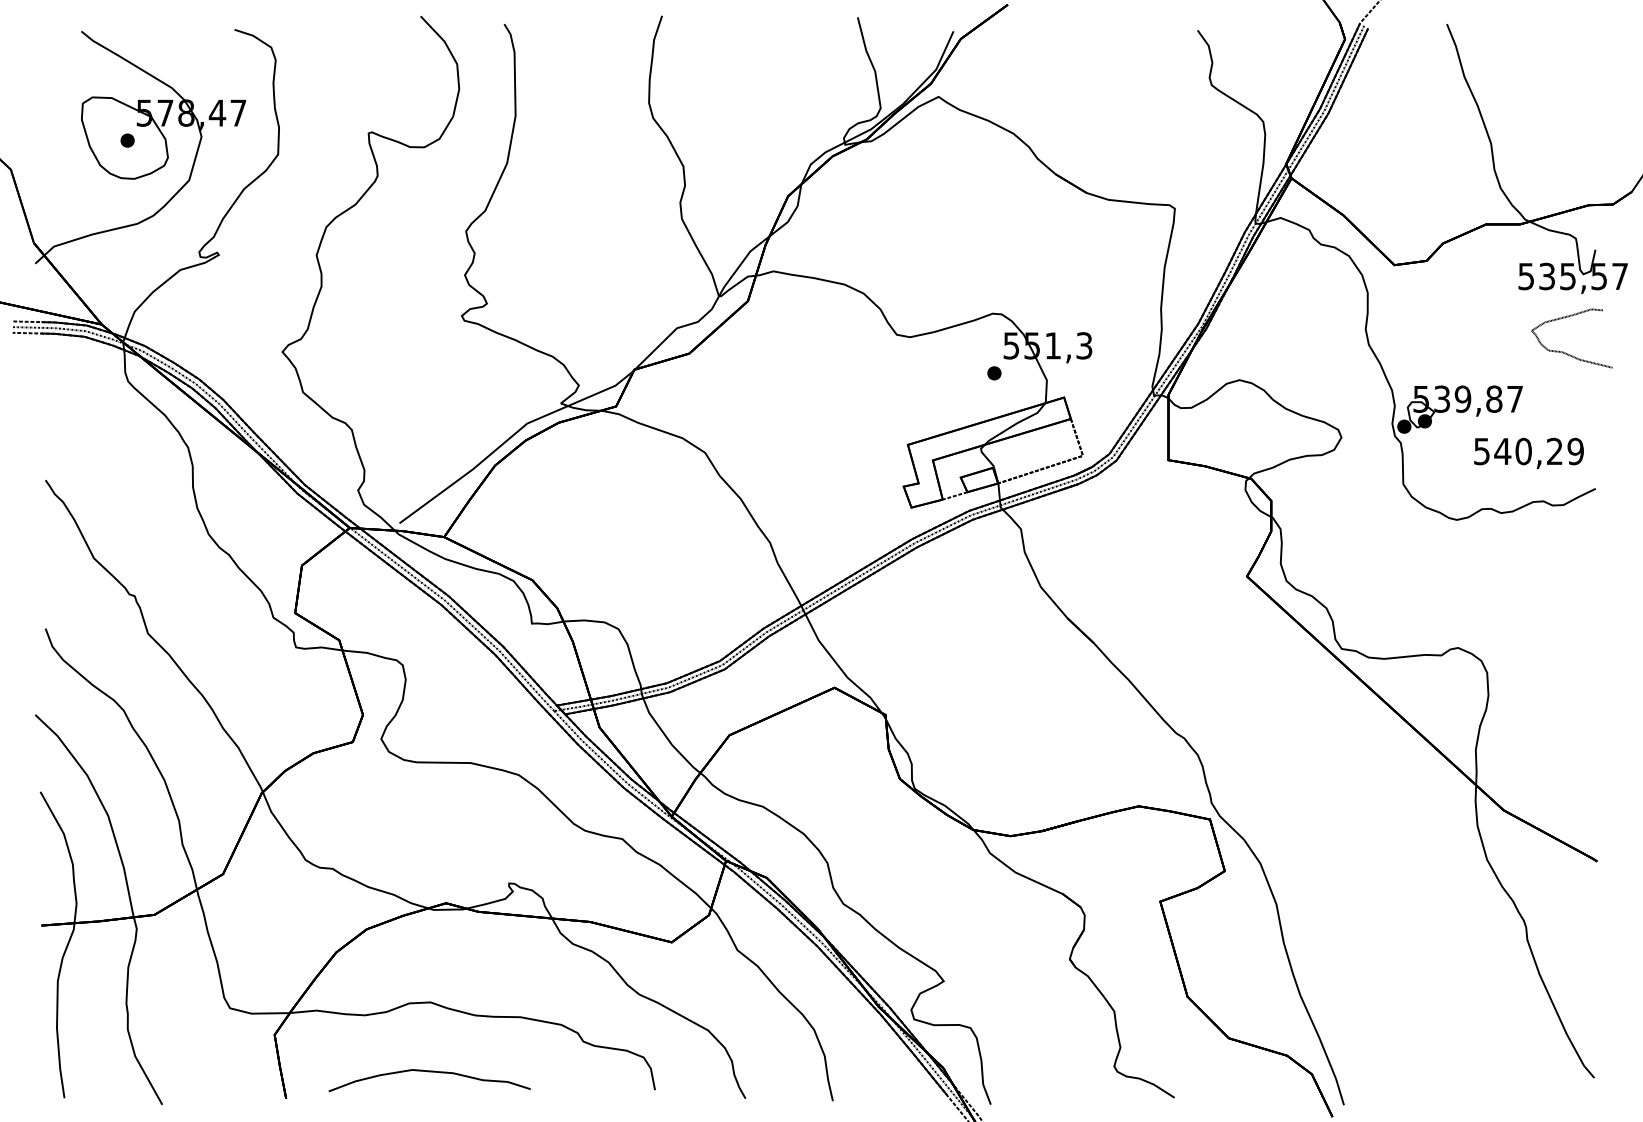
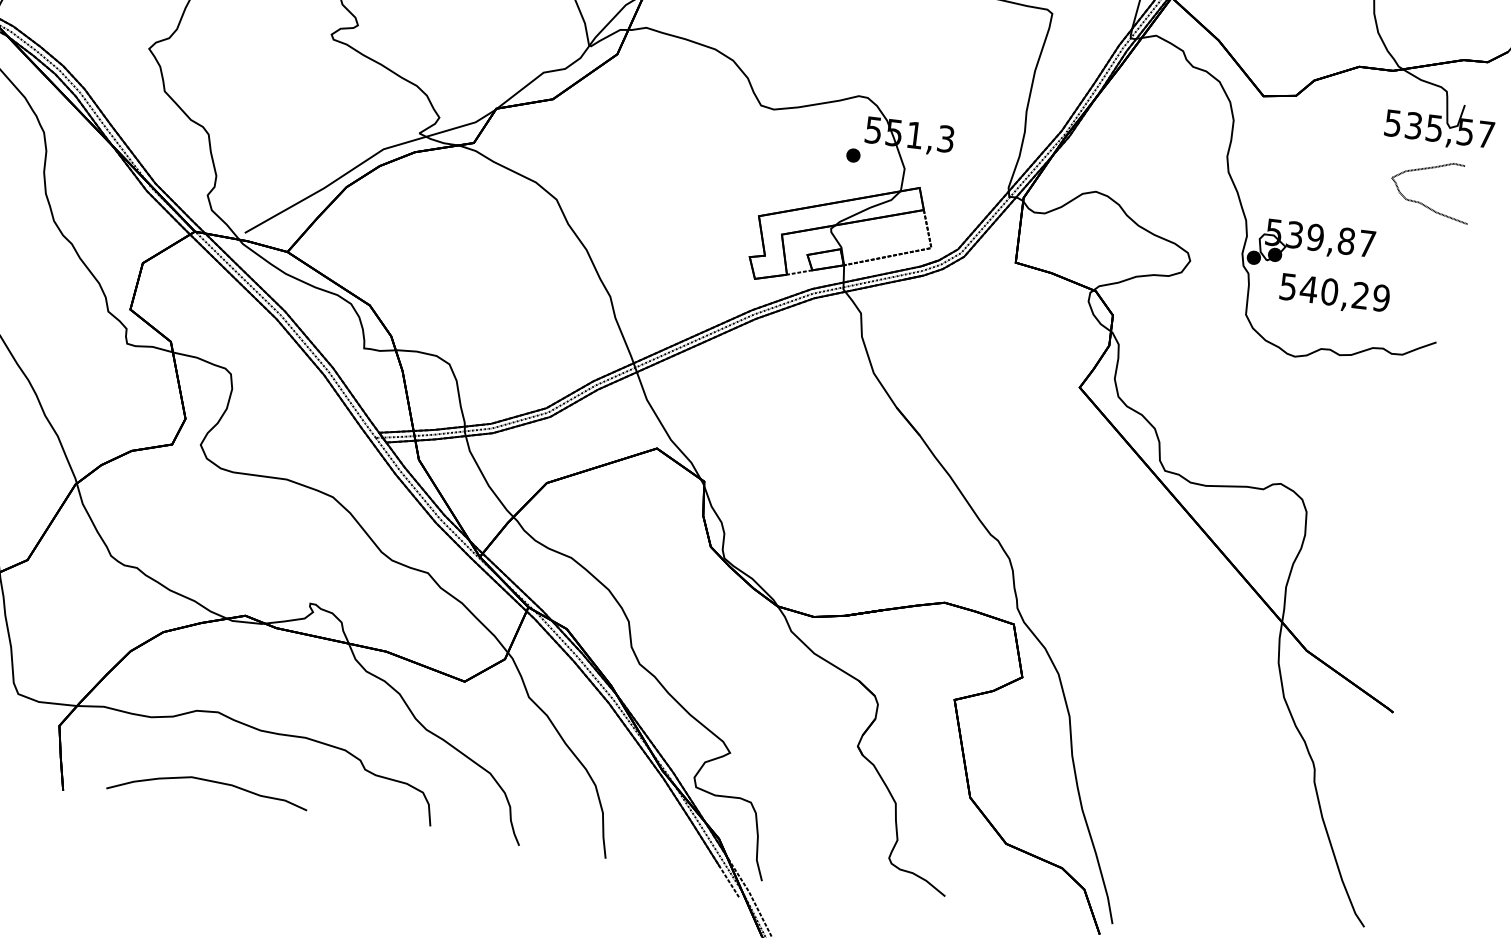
text: (1528, 452) -> (1334, 293), moved

